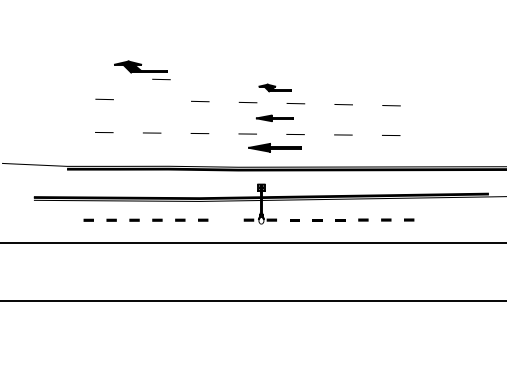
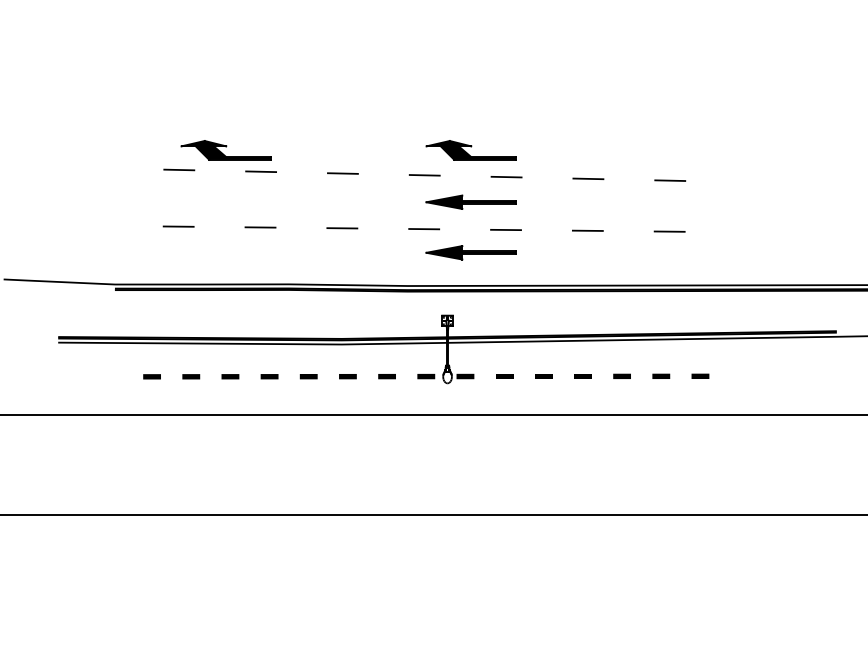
part: (142, 70) -> (228, 156), moved
part: (274, 87) -> (469, 149), size x1.67
part: (274, 118) -> (469, 202), size x1.43
line: (226, 219) -> (387, 375), added

